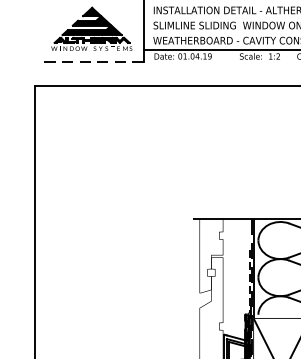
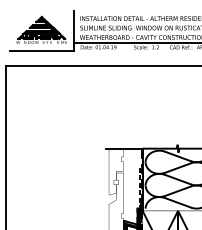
line: (91, 61) -> (41, 50), dashed -> solid

